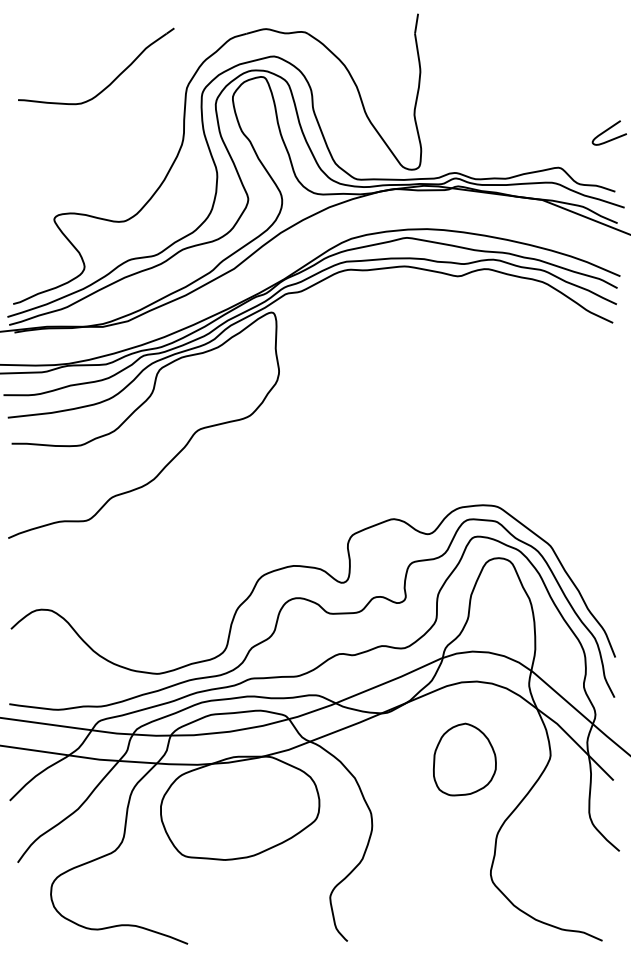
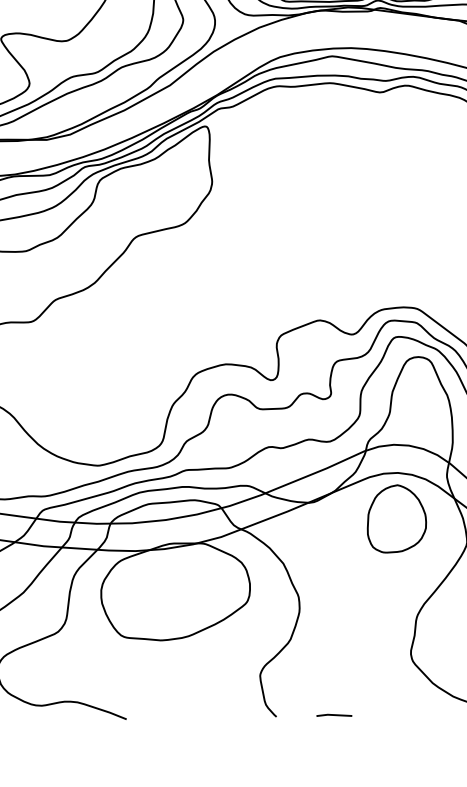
part: (464, 759) -> (396, 518), moved
line: (409, 939) -> (334, 715), added

